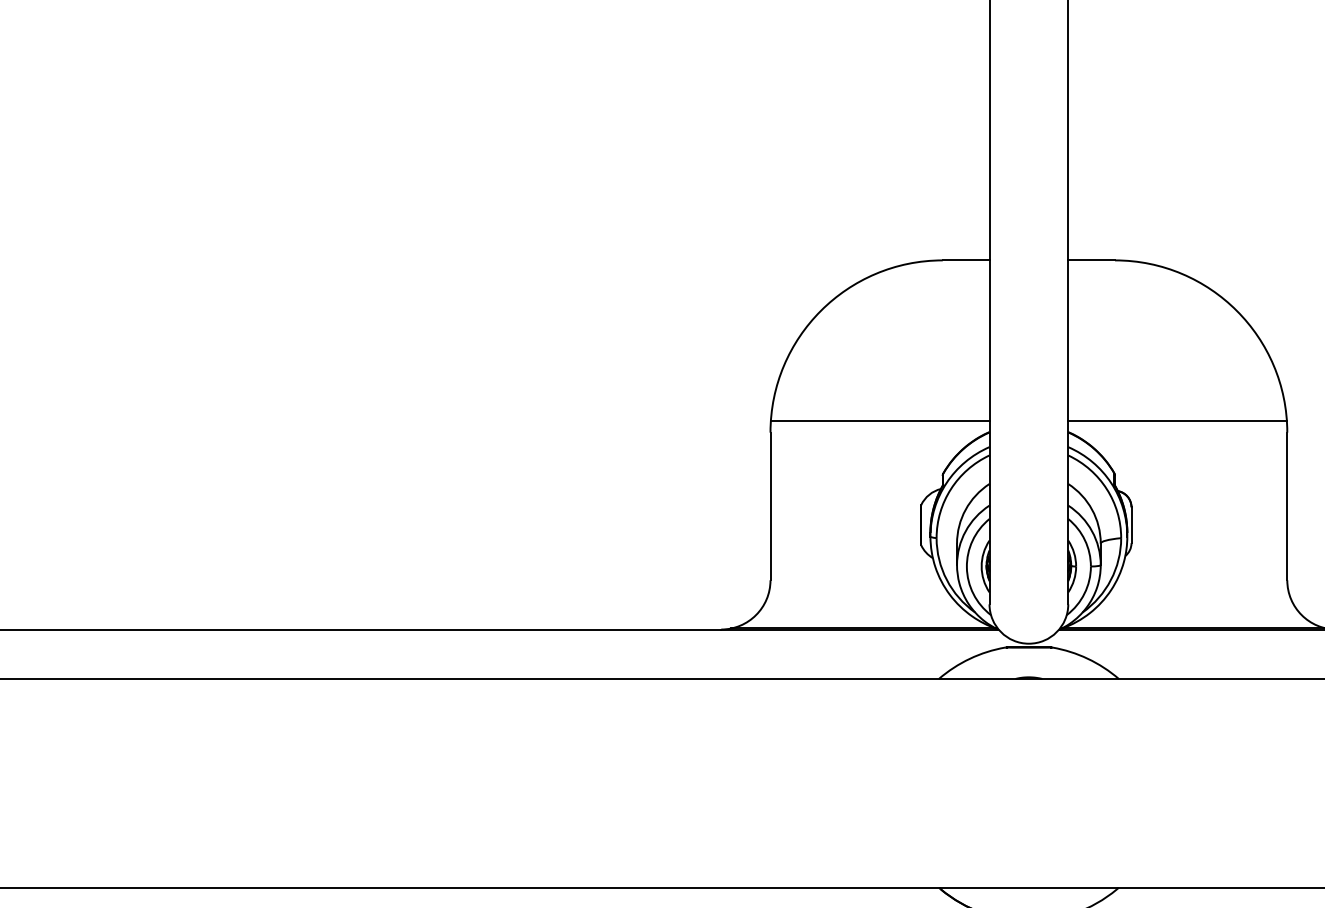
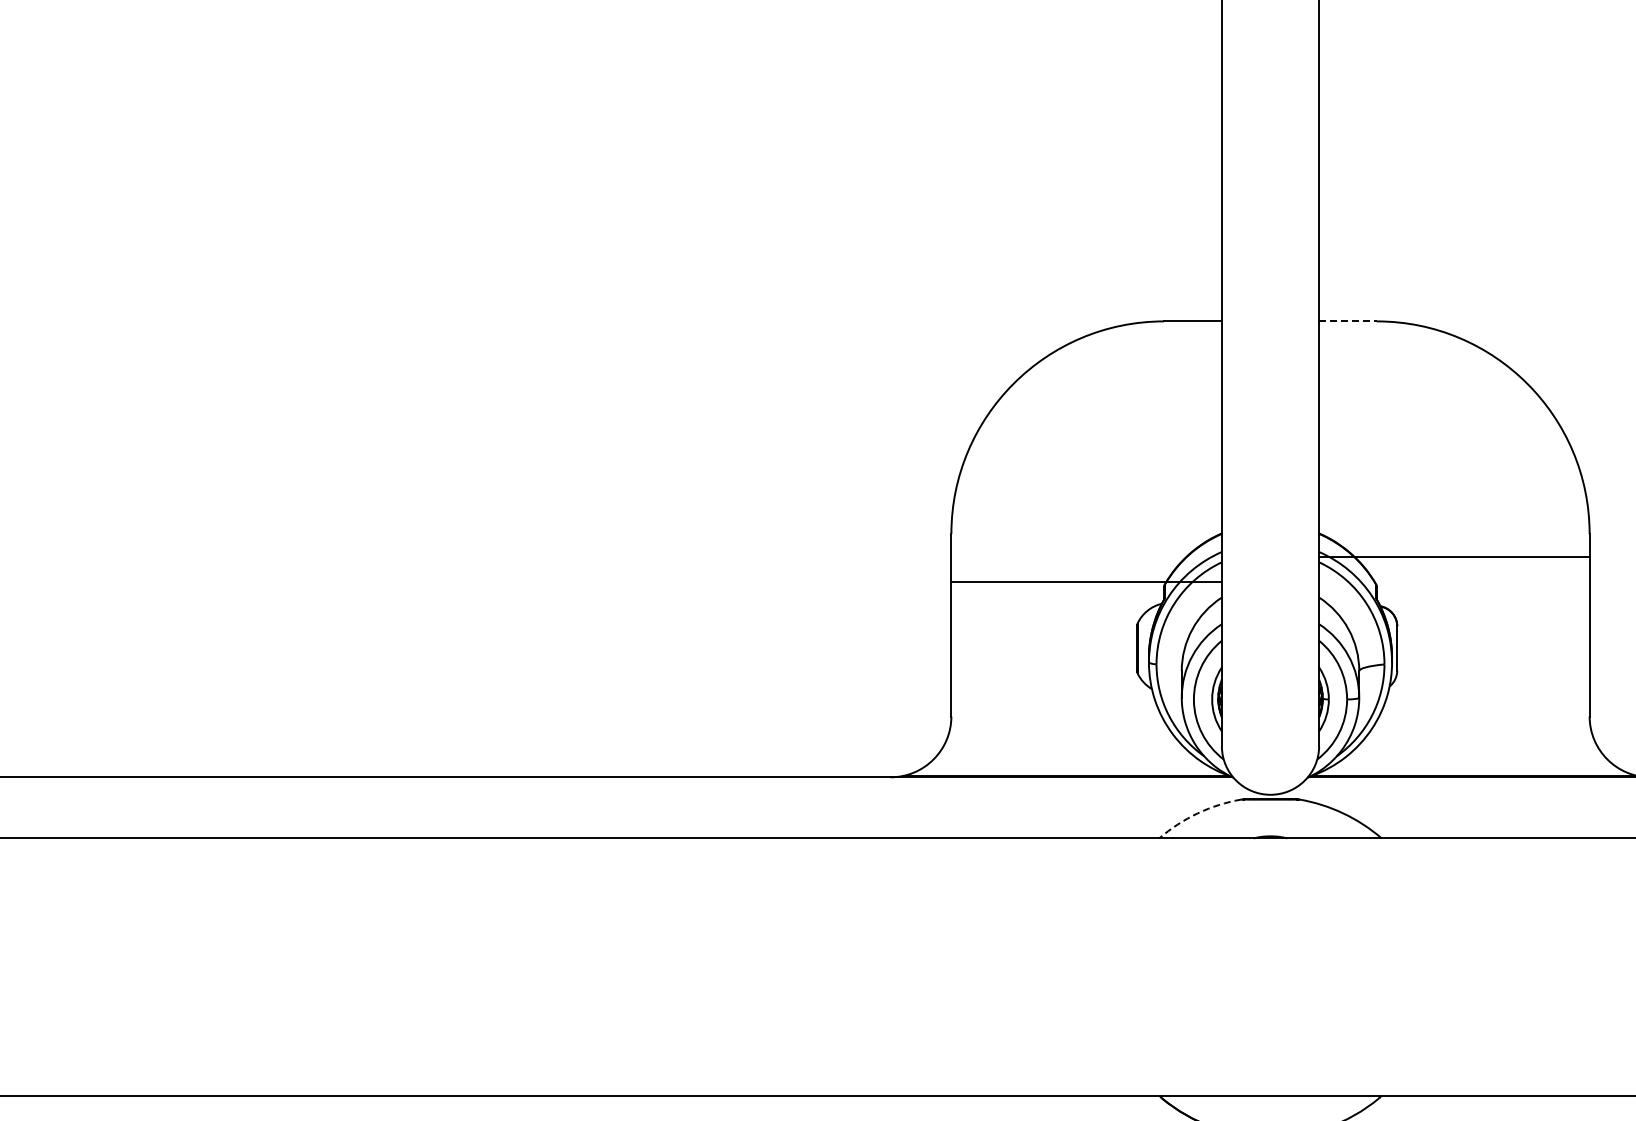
line: (1092, 260) -> (1348, 321), solid -> dashed
line: (879, 420) -> (1086, 581), moved
line: (1177, 420) -> (1454, 556), moved
arc: (969, 658) -> (1197, 813), solid -> dashed

